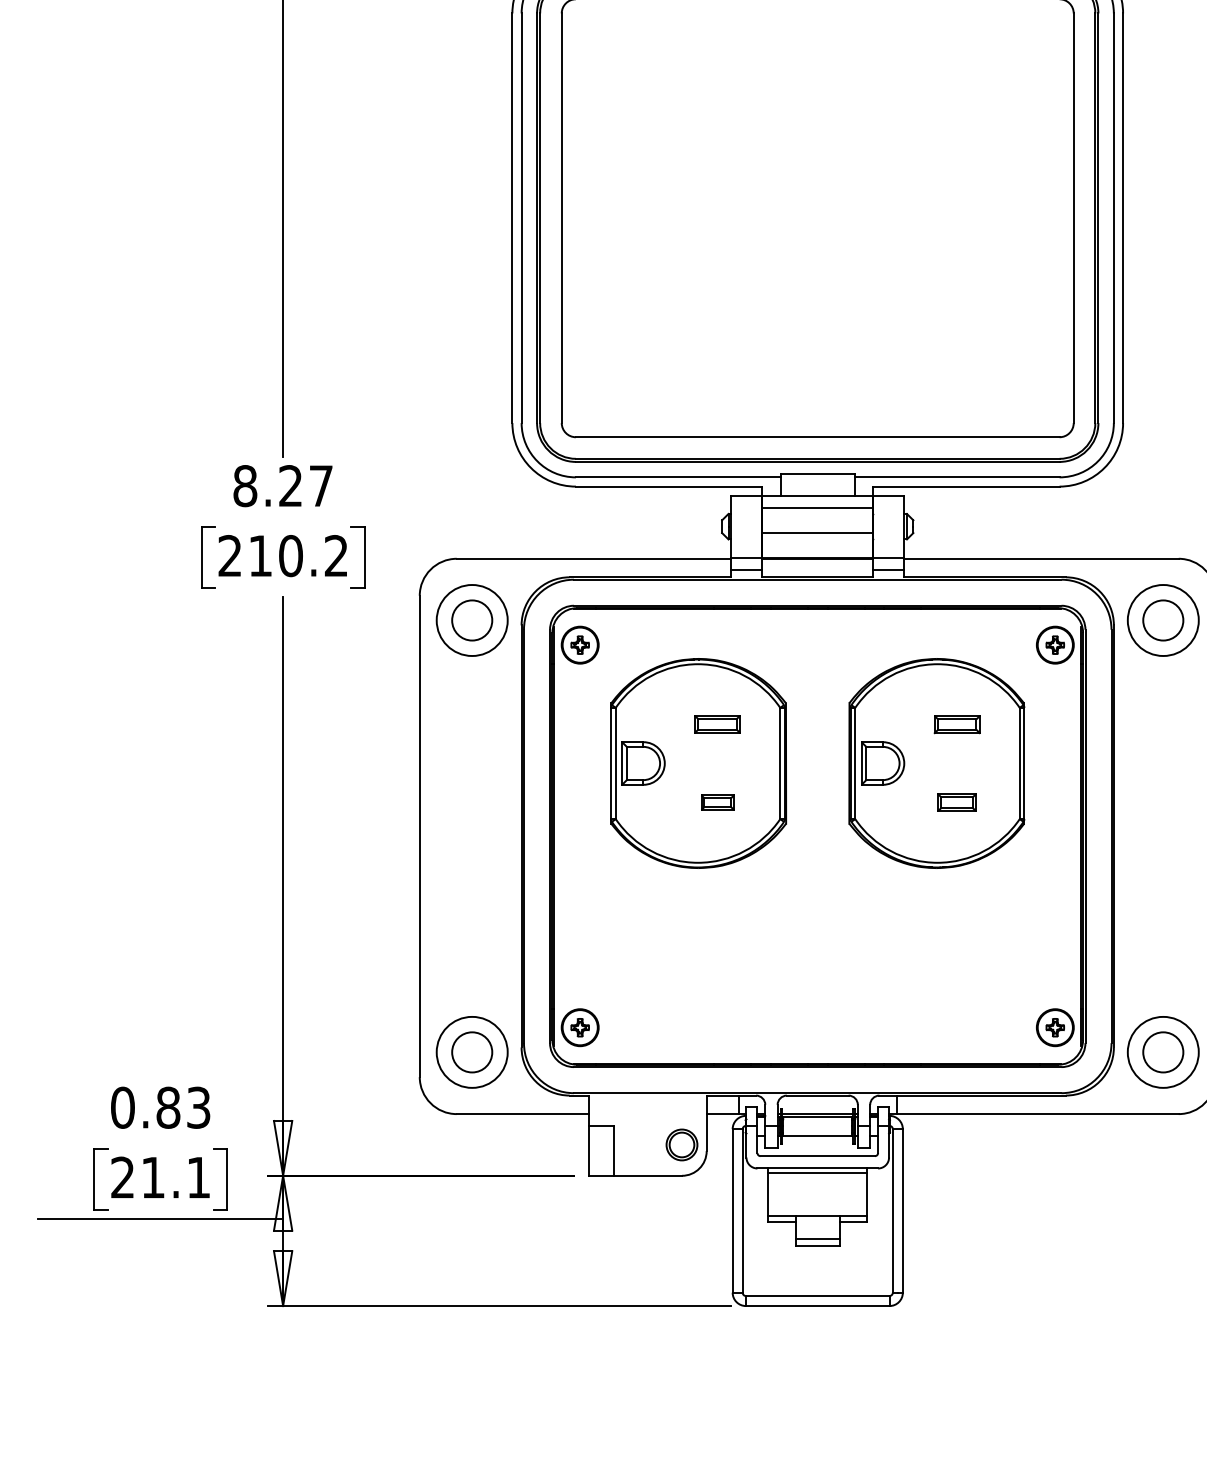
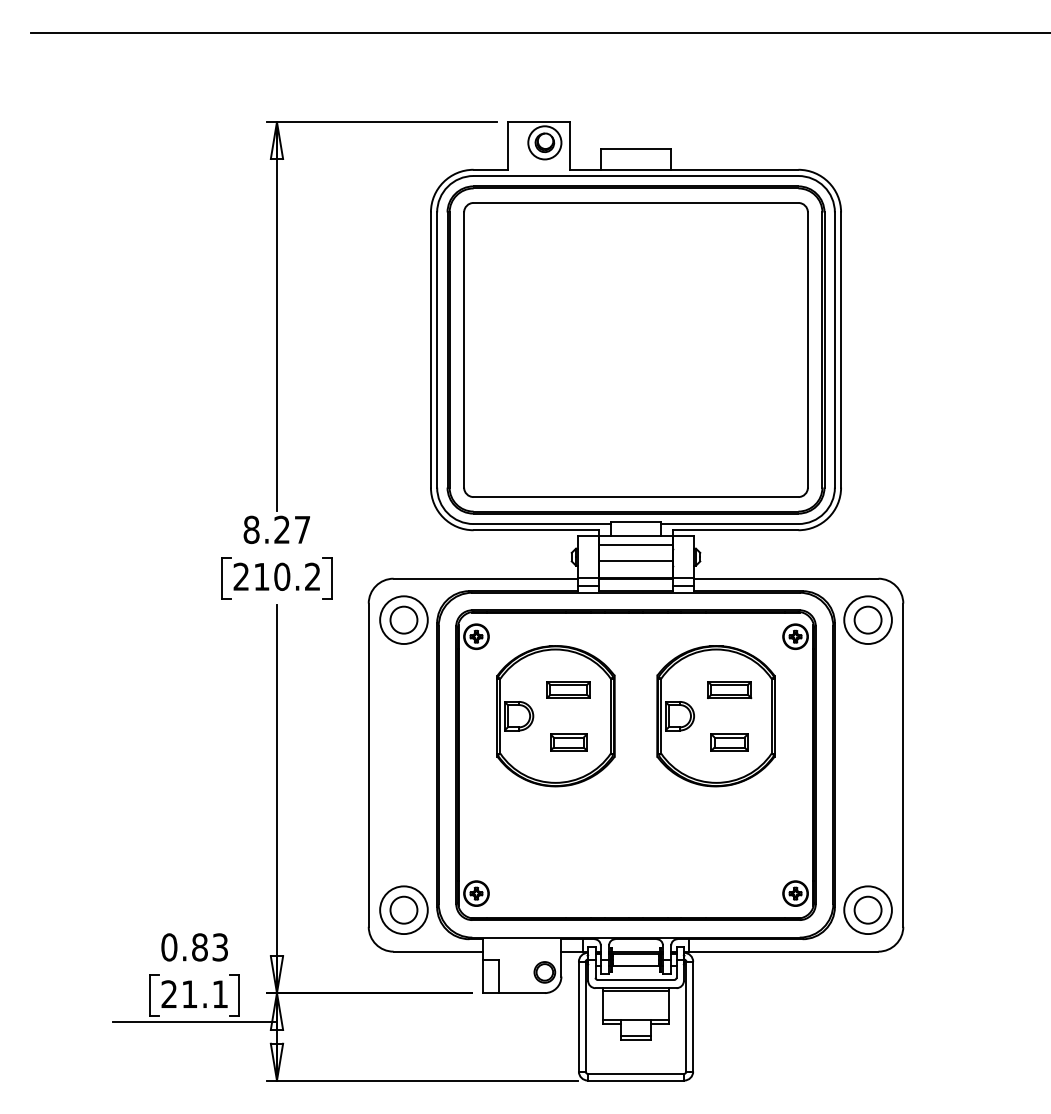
part: (717, 723) -> (568, 689), size x1.43
part: (956, 725) -> (729, 690), size x1.43
part: (717, 802) -> (568, 742), size x1.67
part: (956, 802) -> (729, 742), size x1.43

